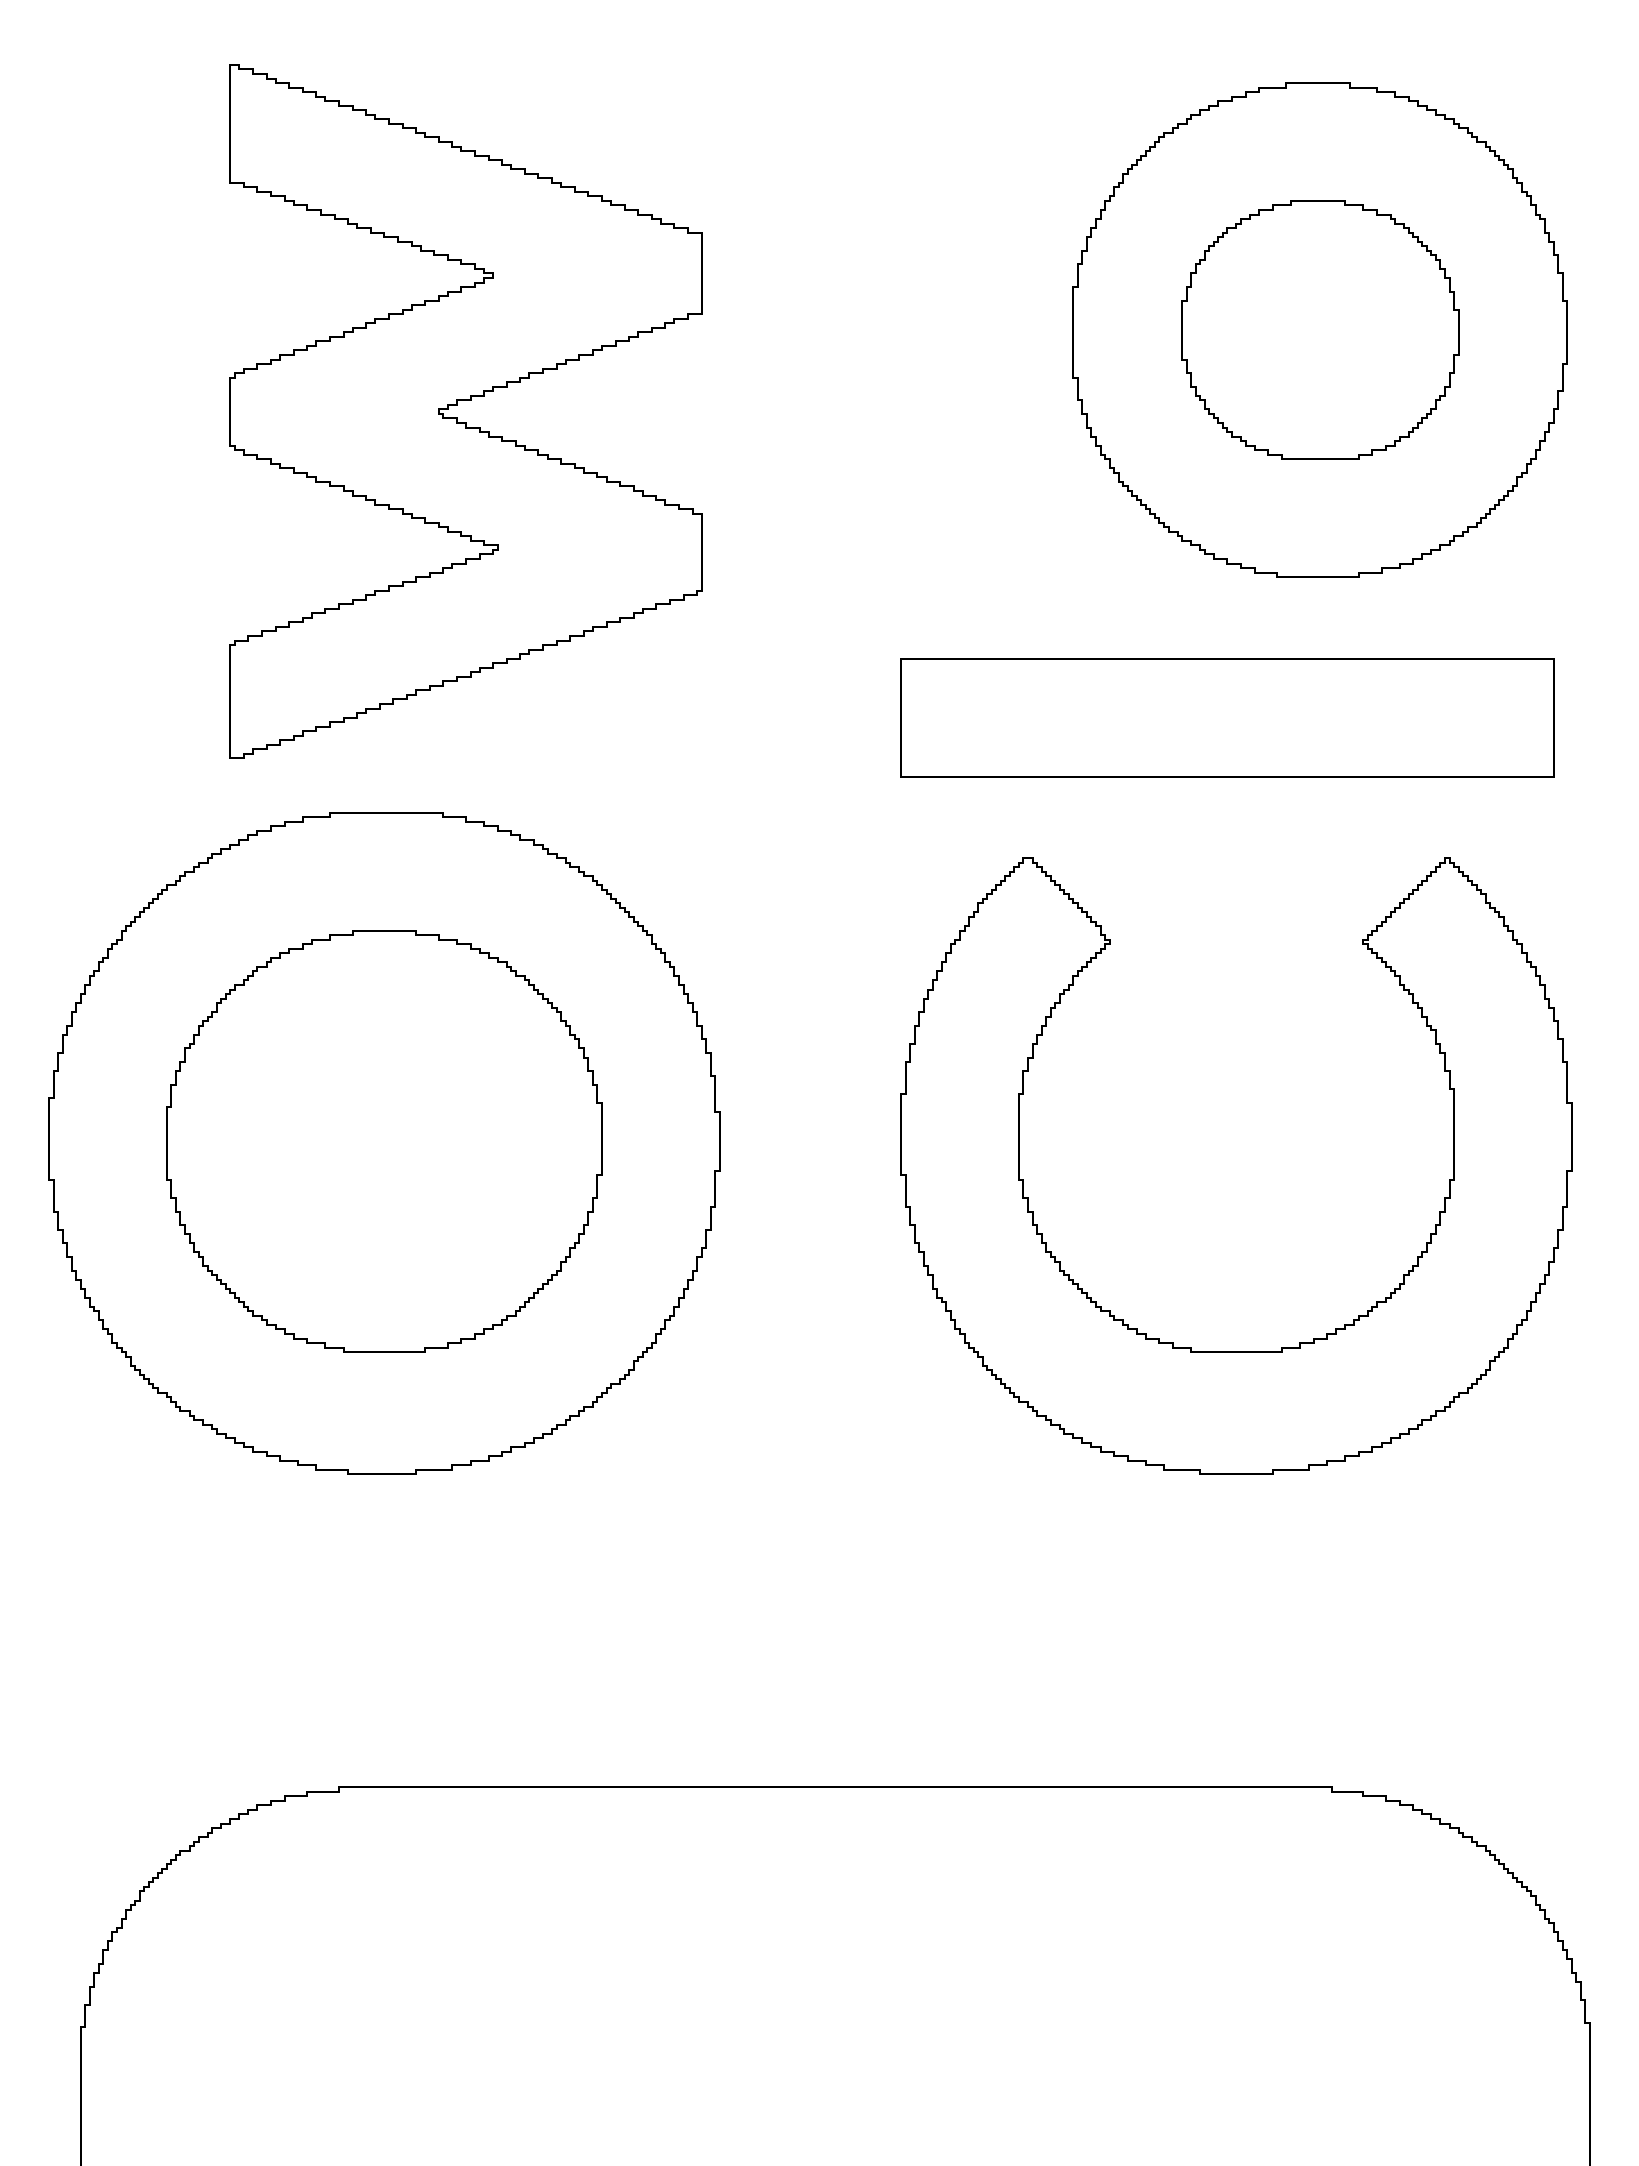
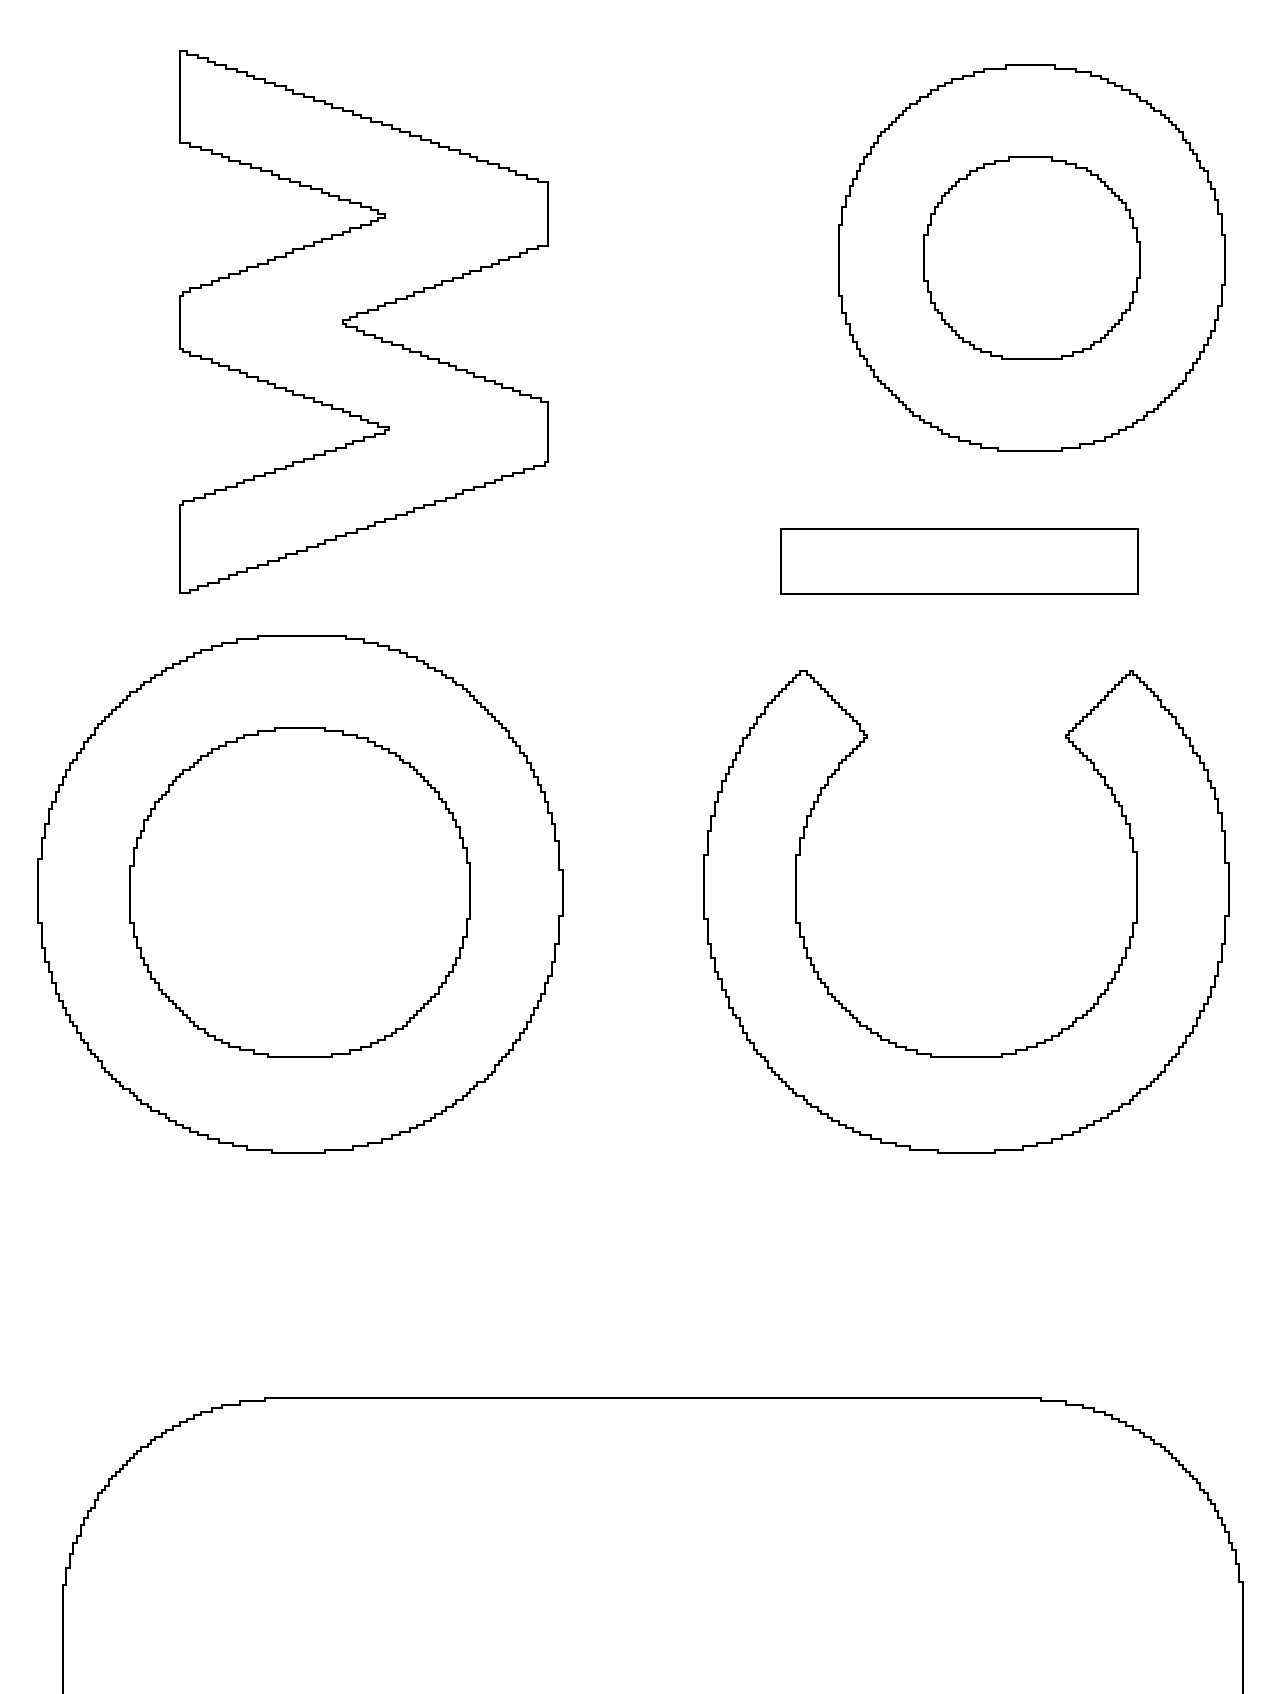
part: (1227, 717) -> (959, 561), size x0.7

